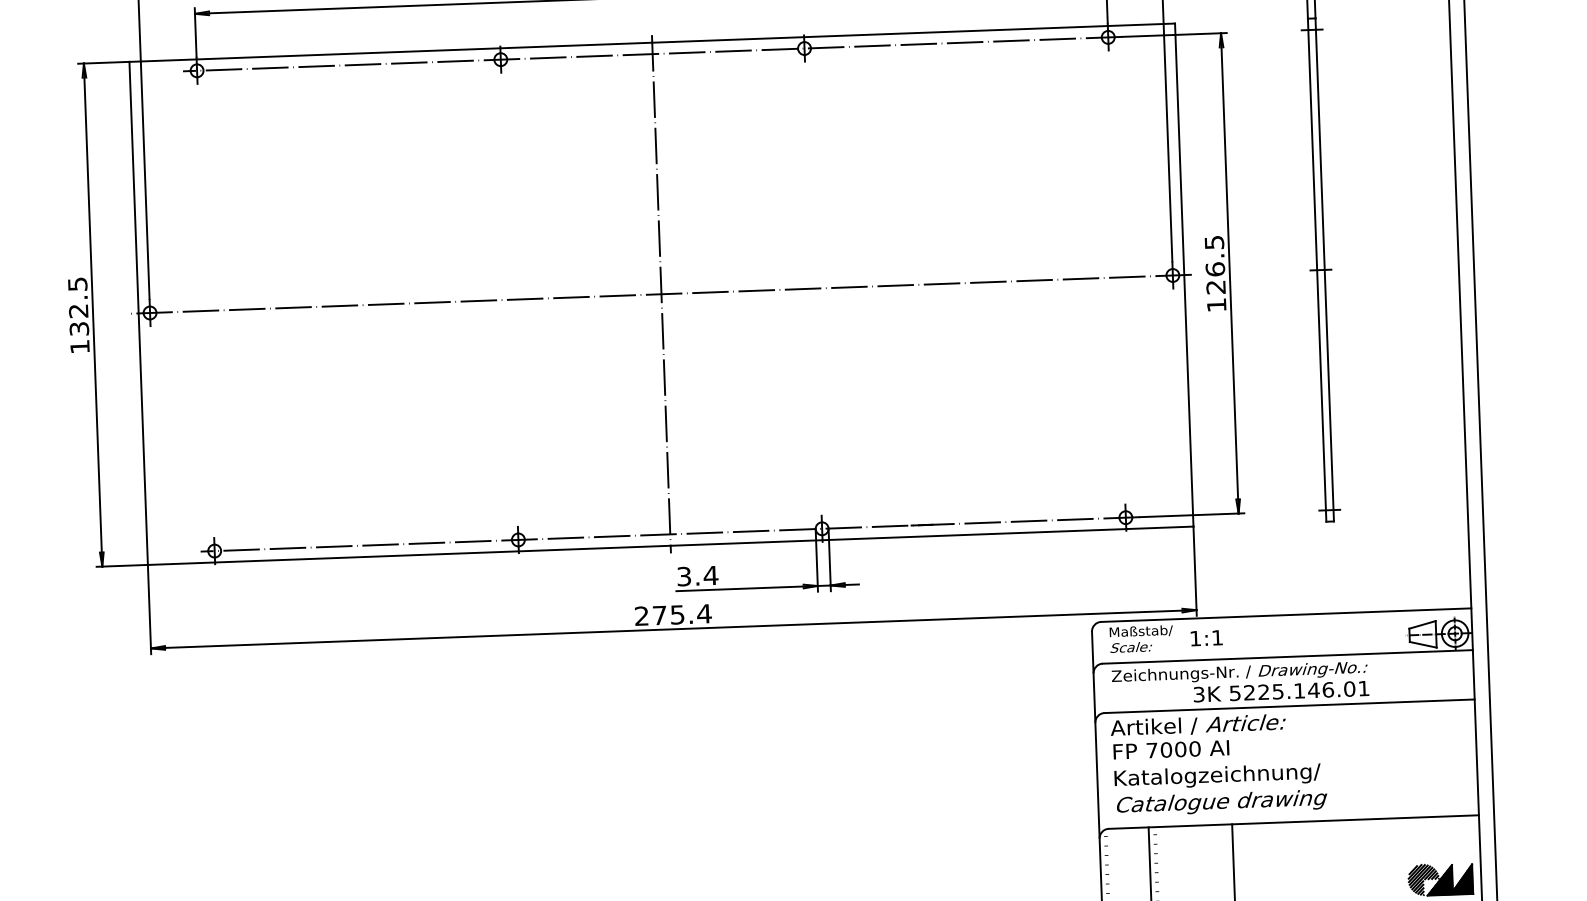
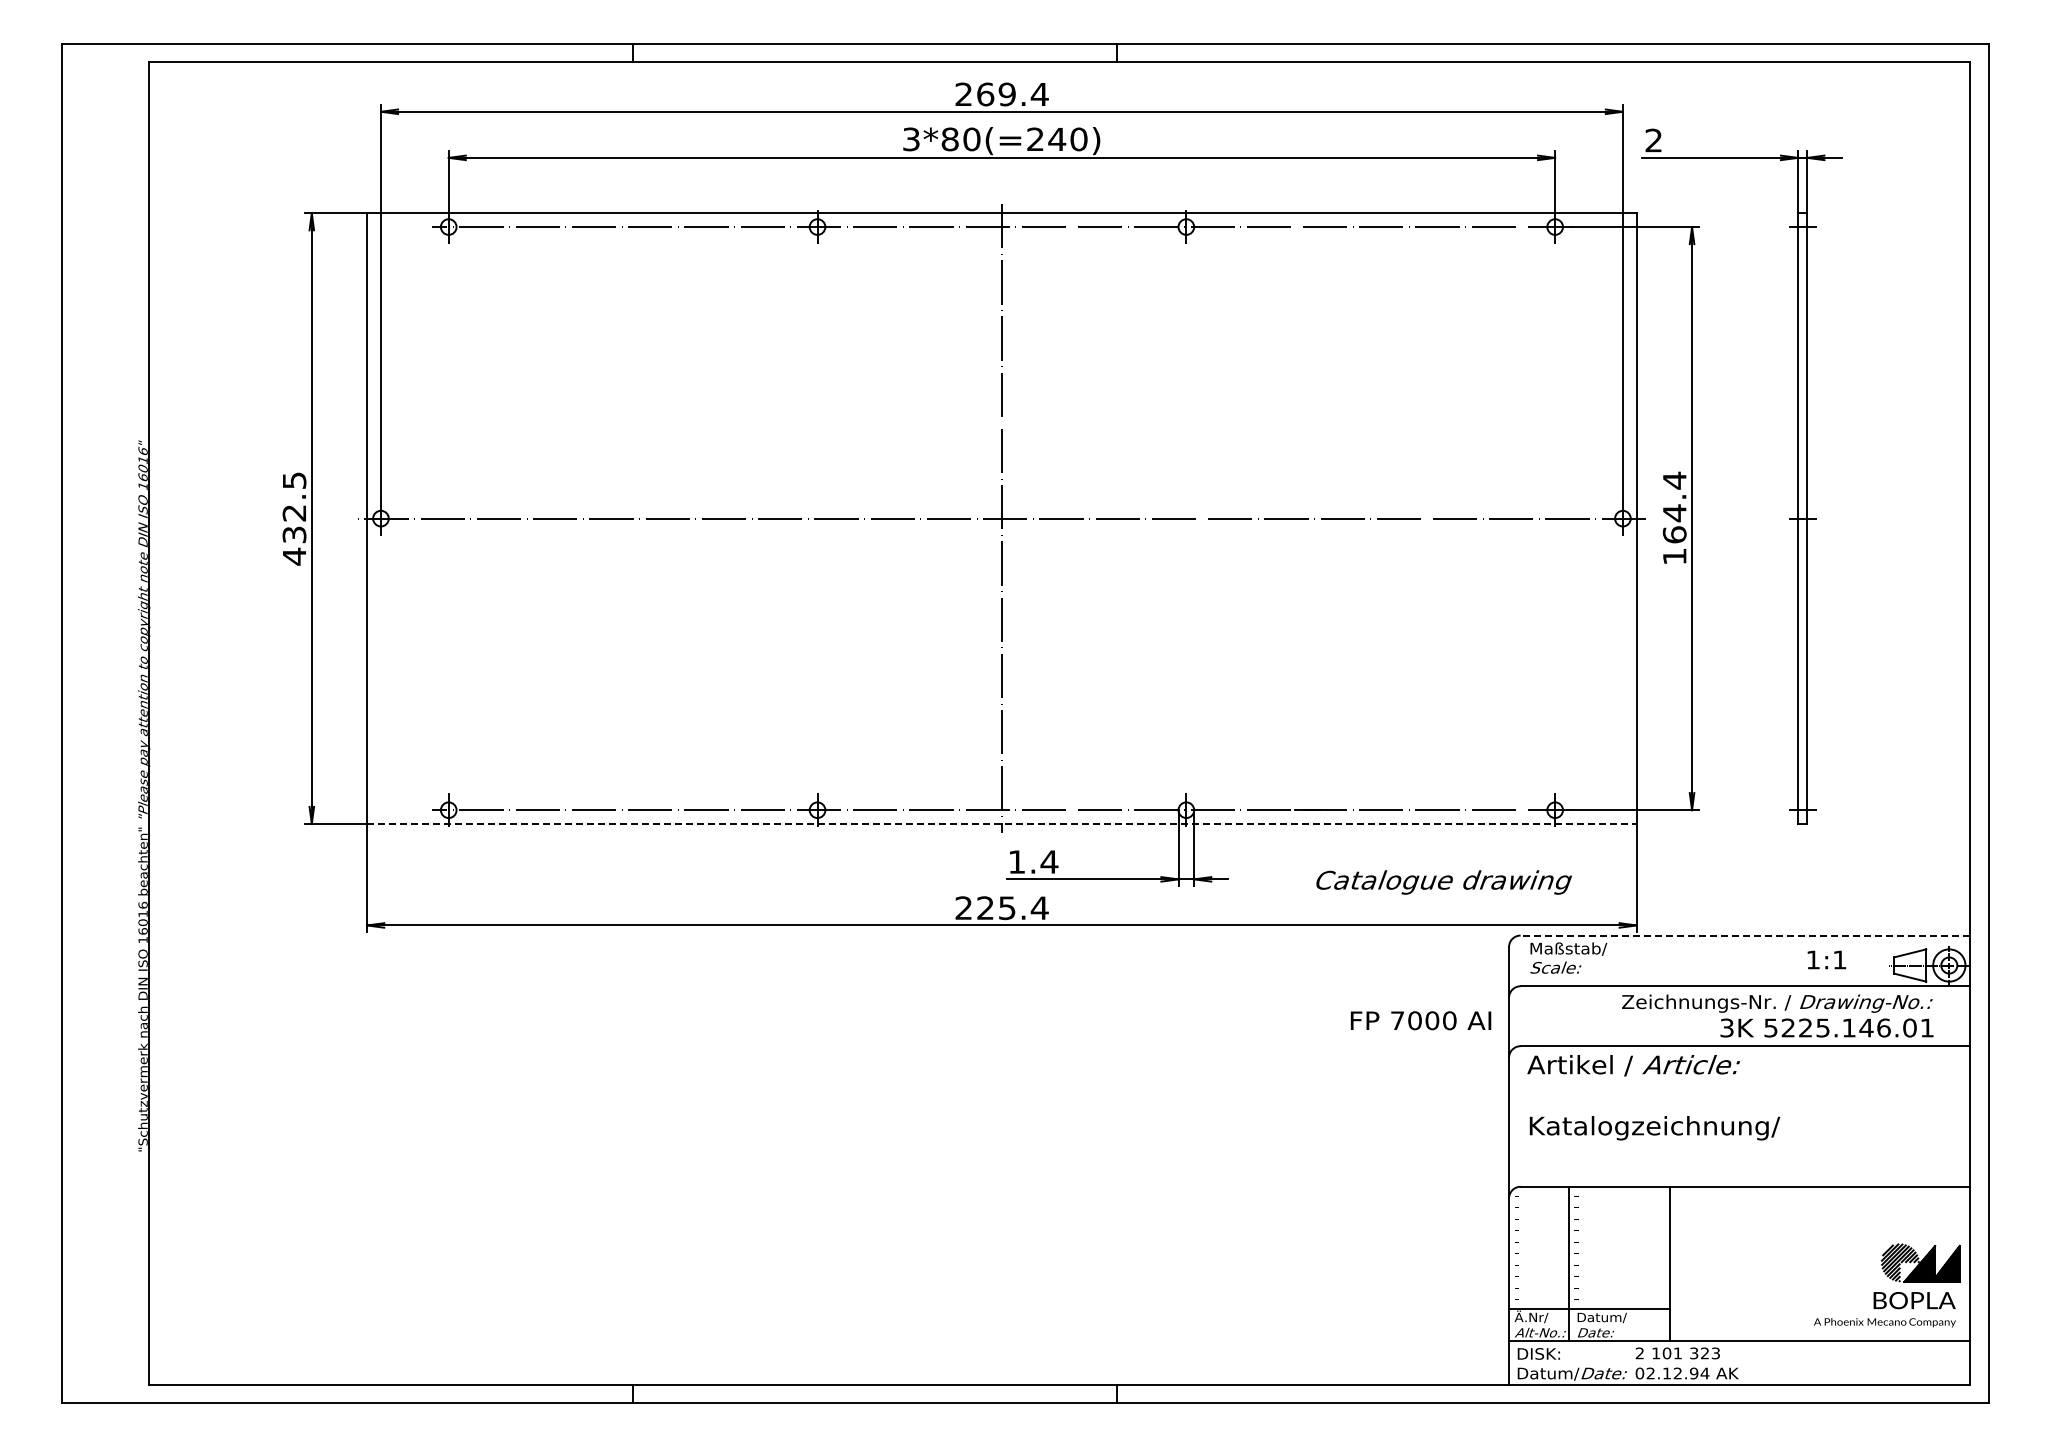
text: (1215, 264) -> (1674, 507), 126.5 -> 164.4
text: (80, 346) -> (294, 556), 132.5 -> 432.5
line: (670, 546) -> (1001, 824), solid -> dashed
text: (683, 576) -> (1016, 861), 3.4 -> 1.4
text: (659, 614) -> (985, 907), 275.4 -> 225.4
line: (1286, 615) -> (1745, 935), solid -> dashed
text: (1206, 637) -> (1826, 959), moved
text: (1240, 682) -> (1777, 1015), moved
text: (1170, 749) -> (1420, 1020), moved
text: (1221, 803) -> (1443, 882), moved

